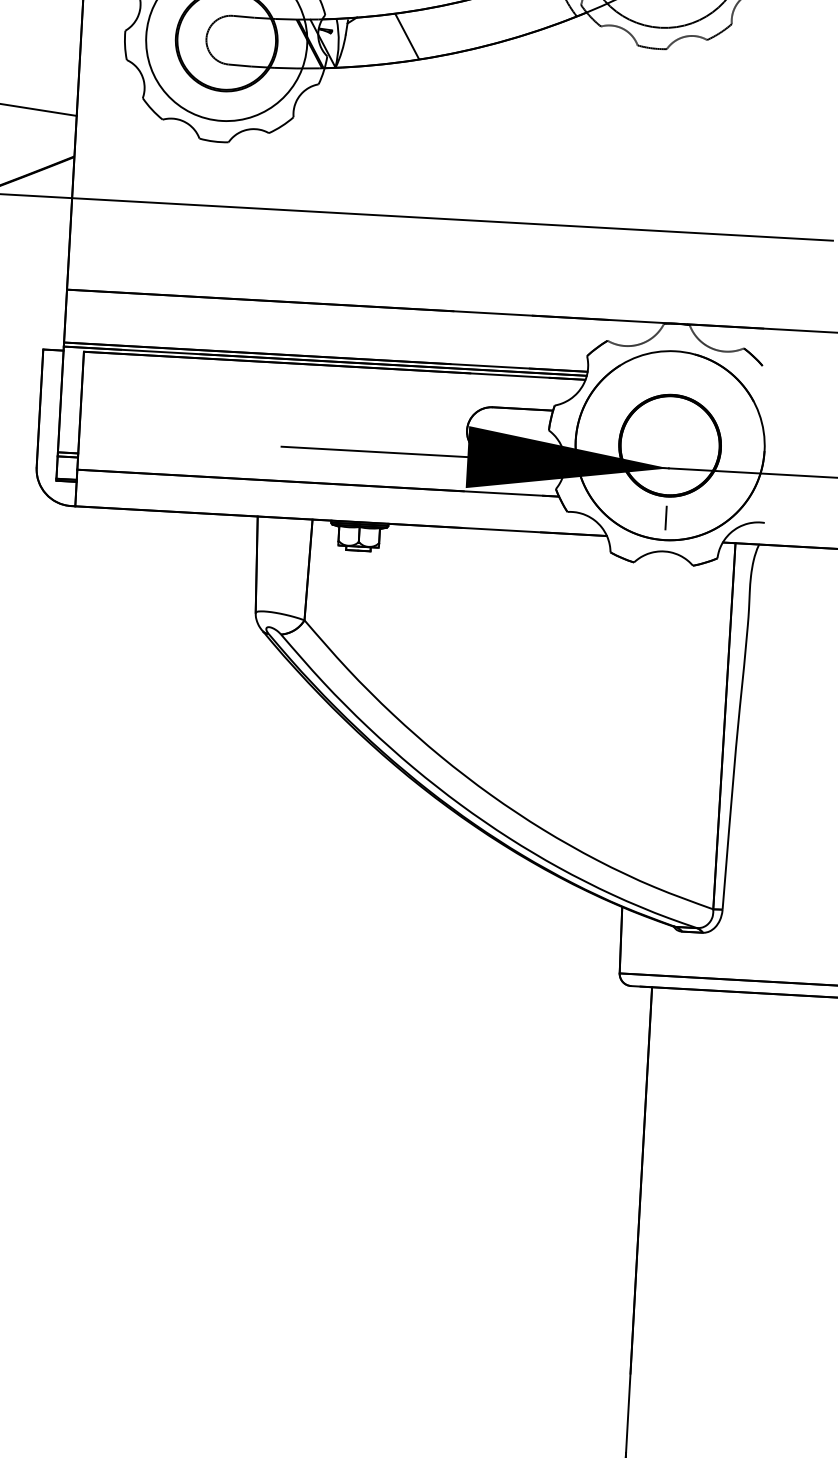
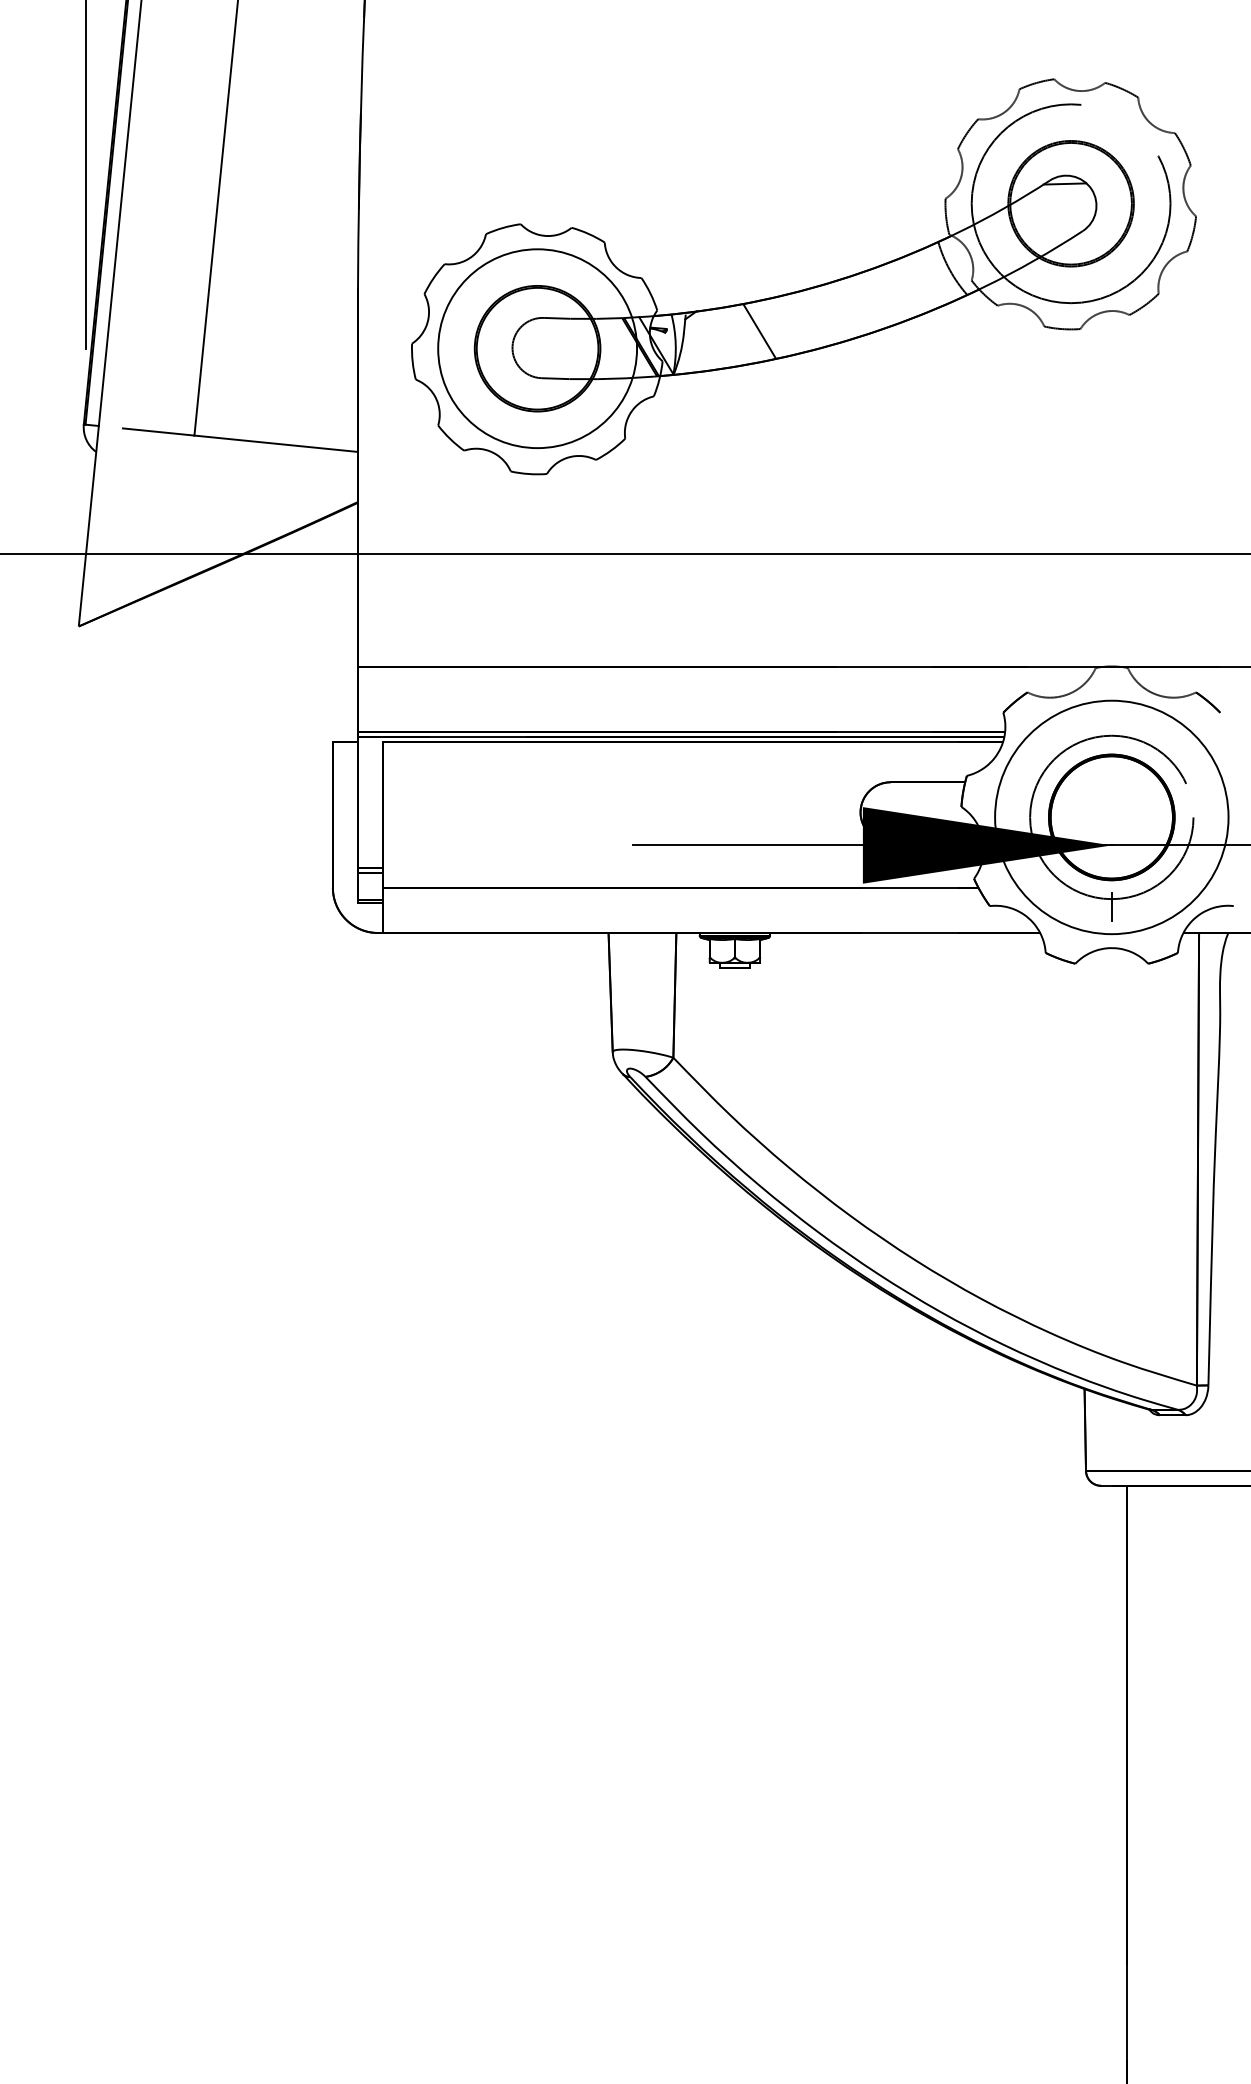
circle: (669, 445) -> (1111, 817), size x0.7

